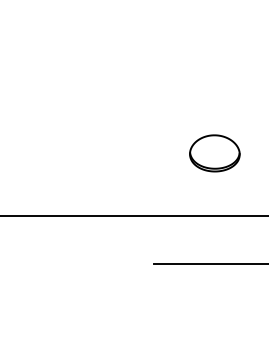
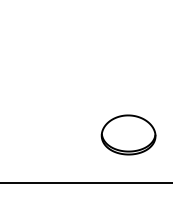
part: (214, 153) -> (128, 135), size x1.43

